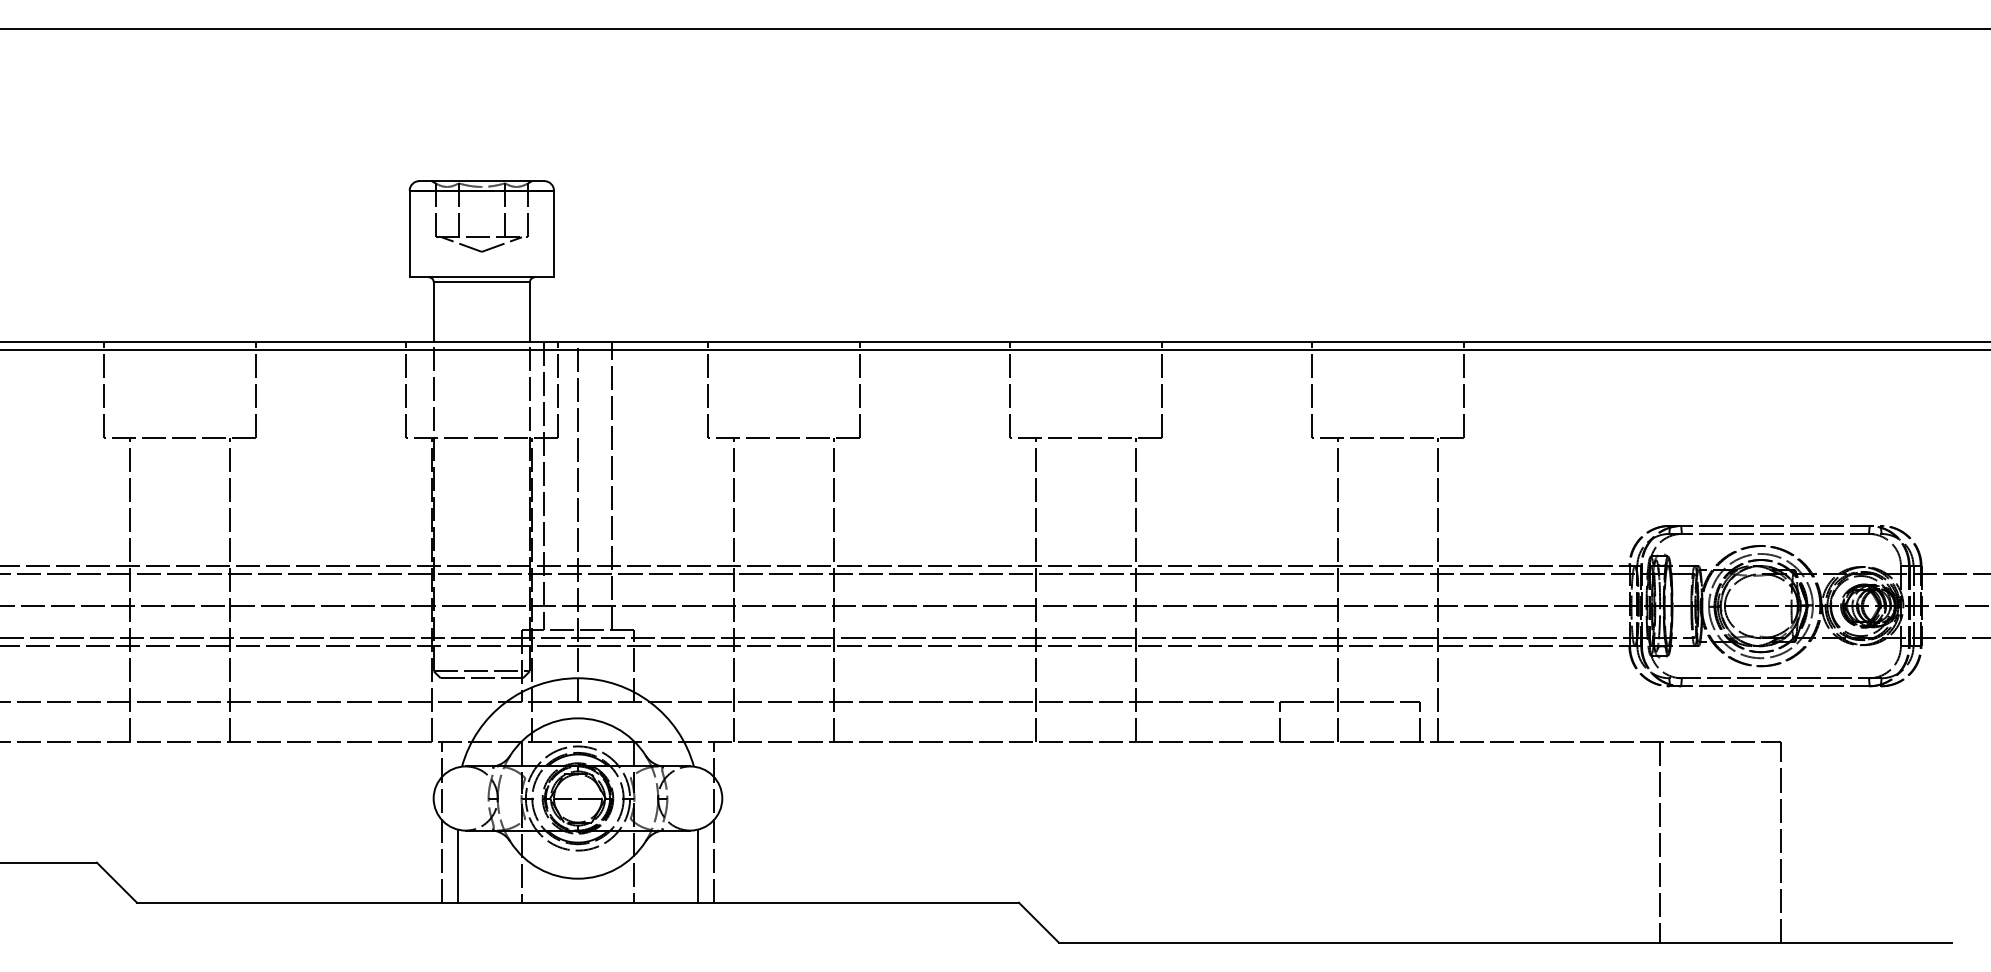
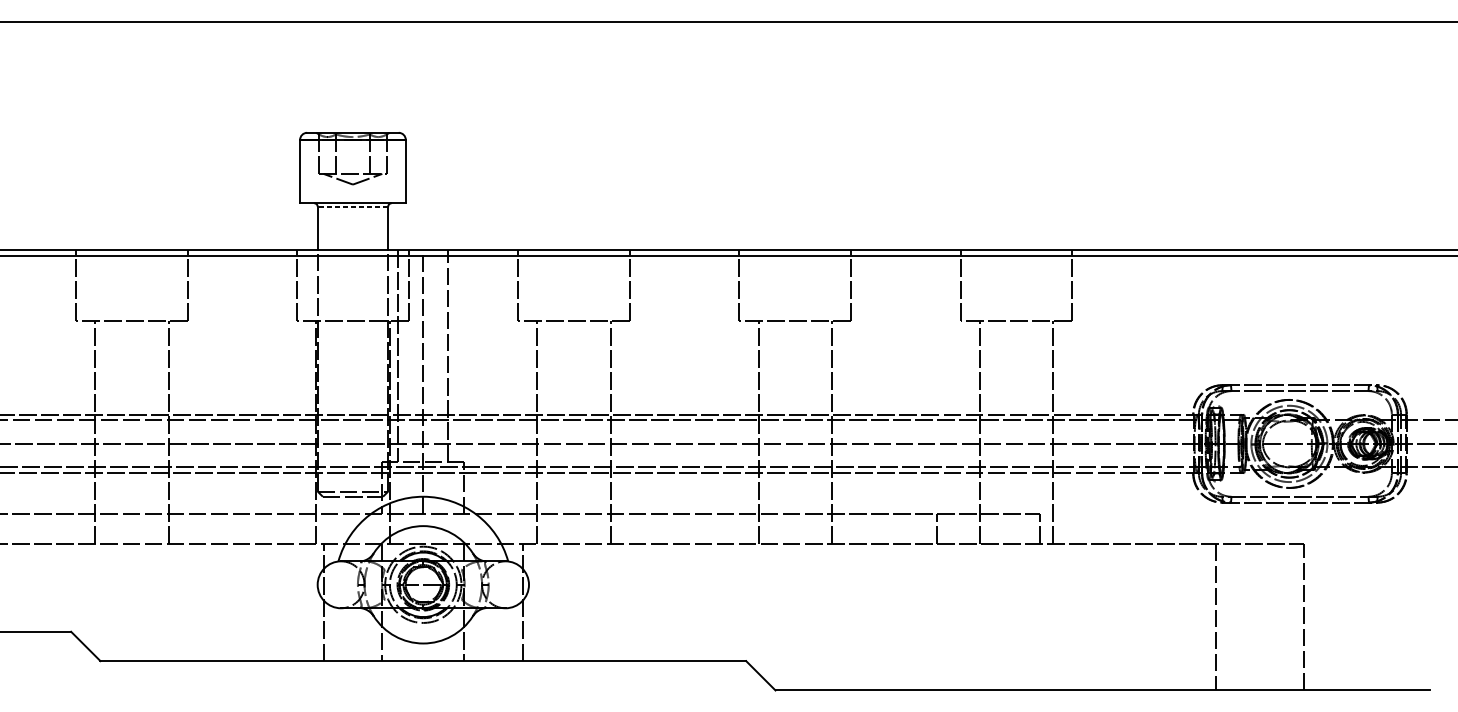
line: (481, 282) -> (352, 207), solid -> dashed
line: (457, 865) -> (335, 633), removed
line: (698, 865) -> (511, 633), removed

